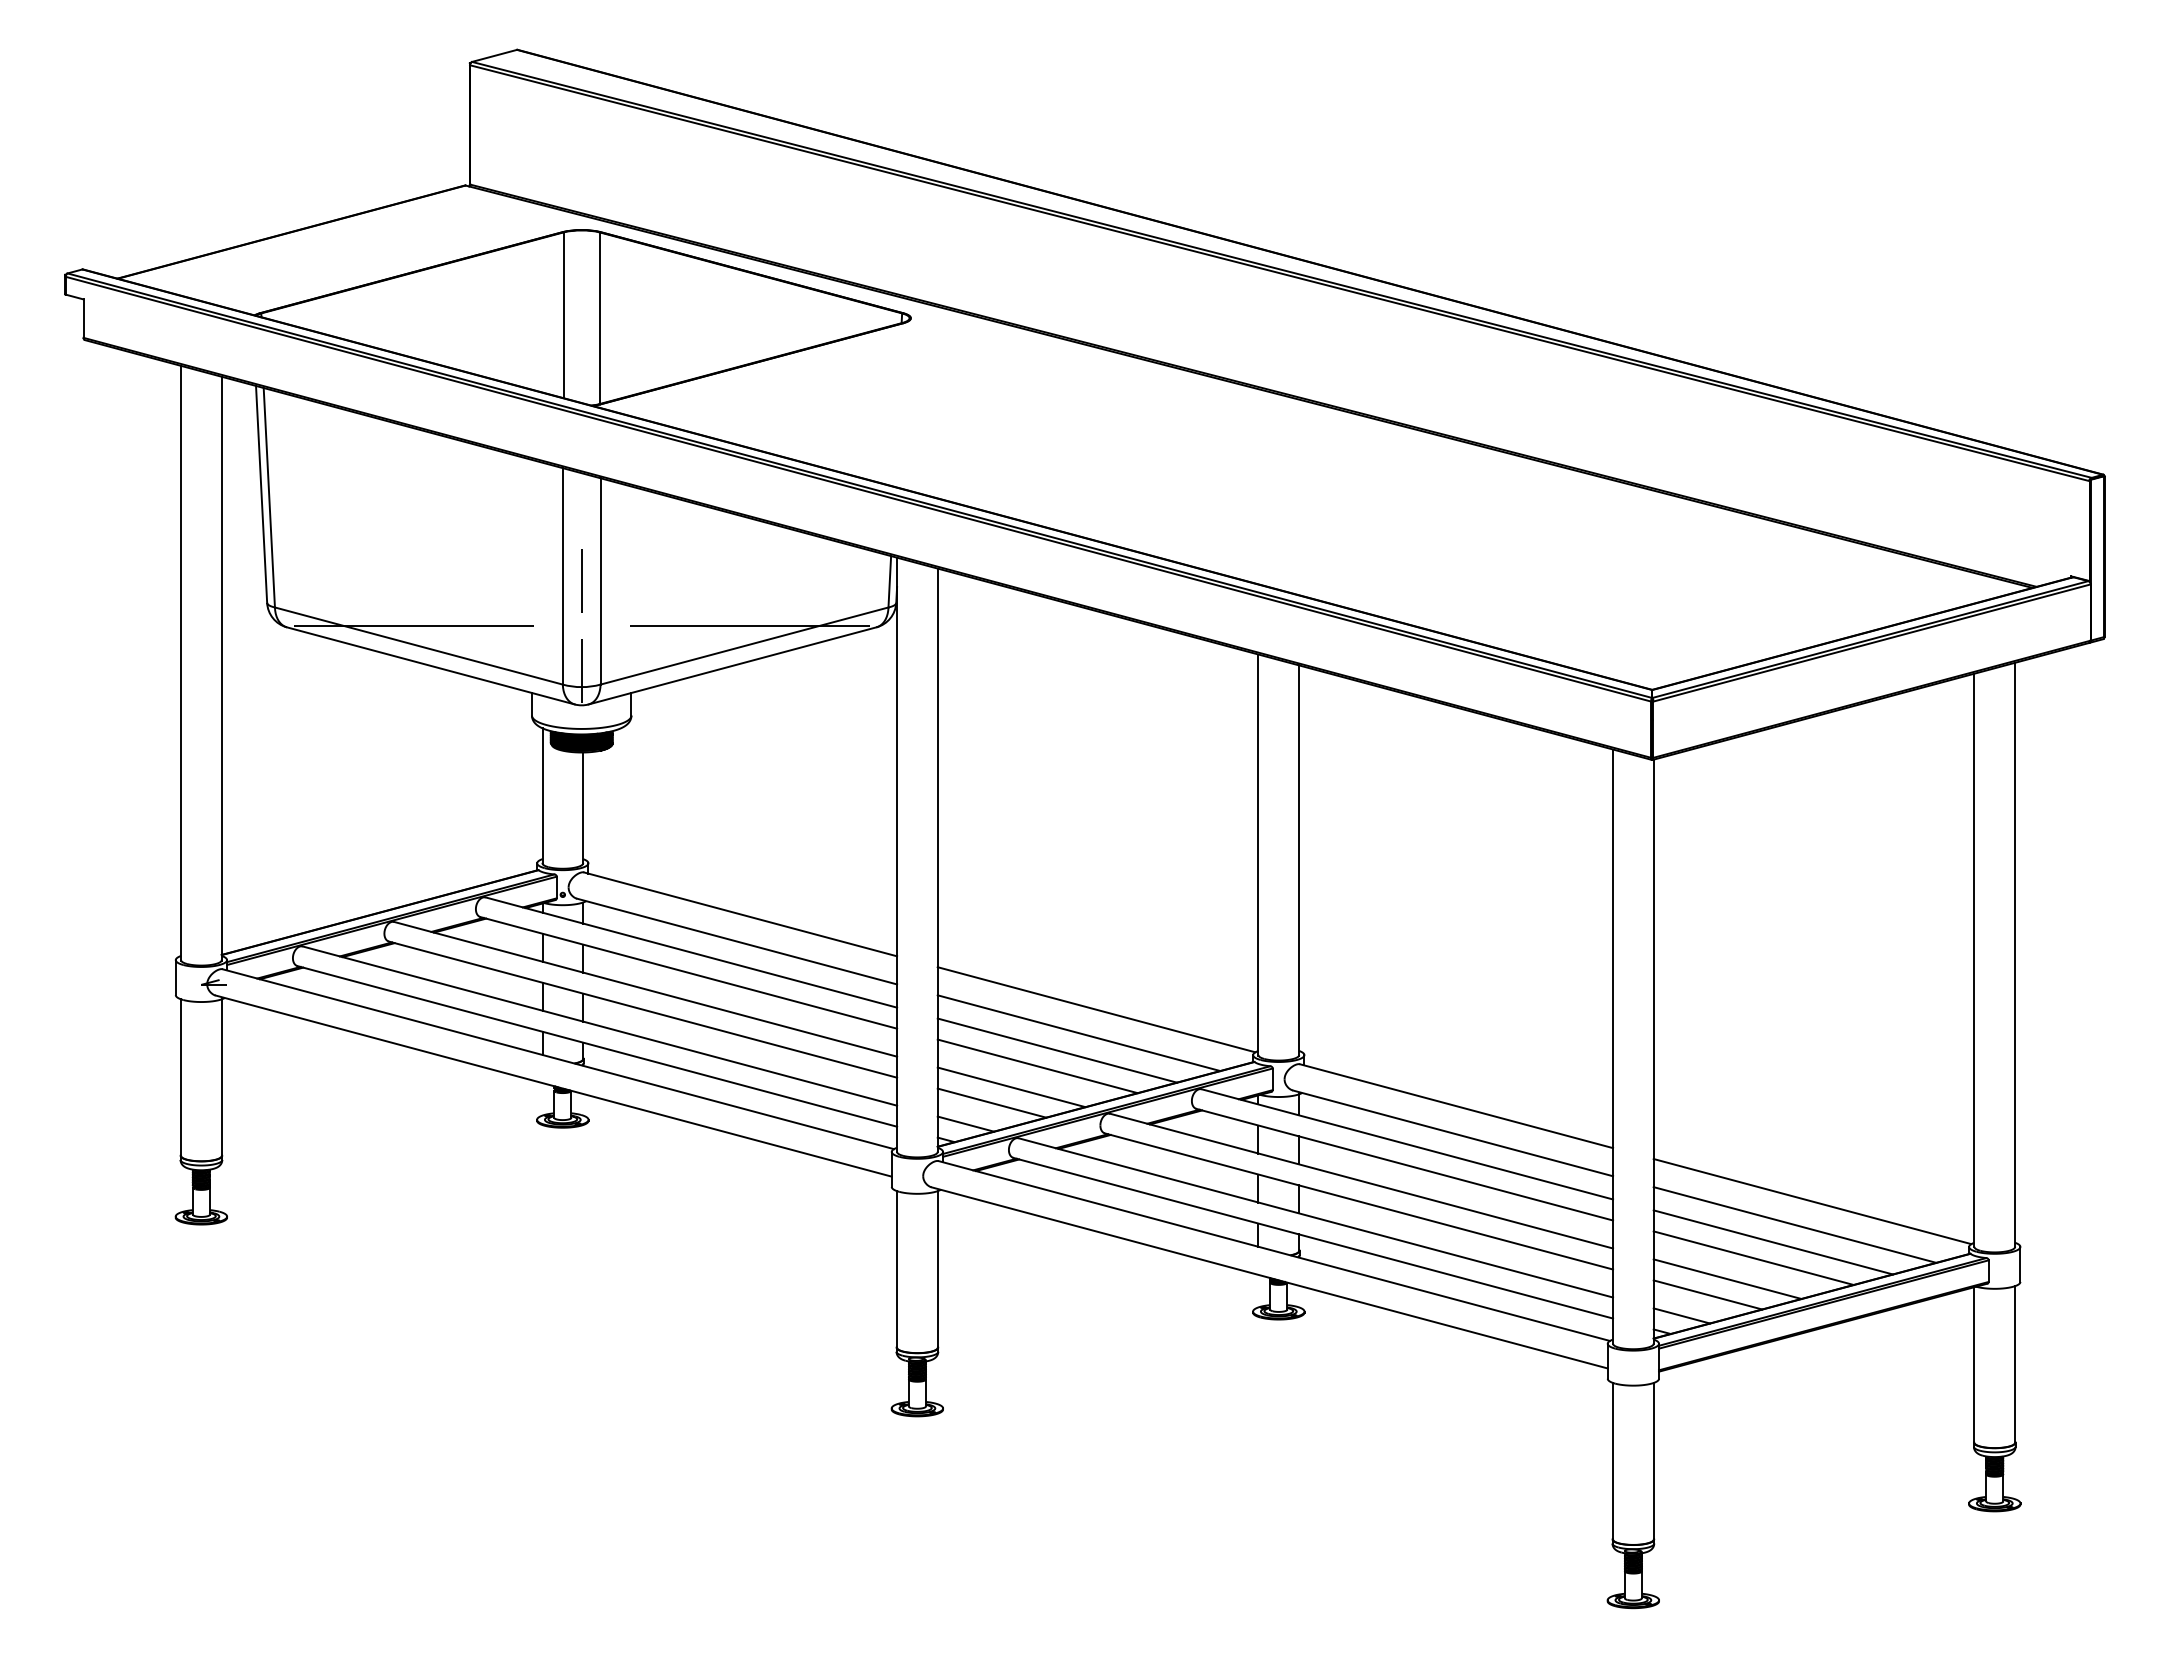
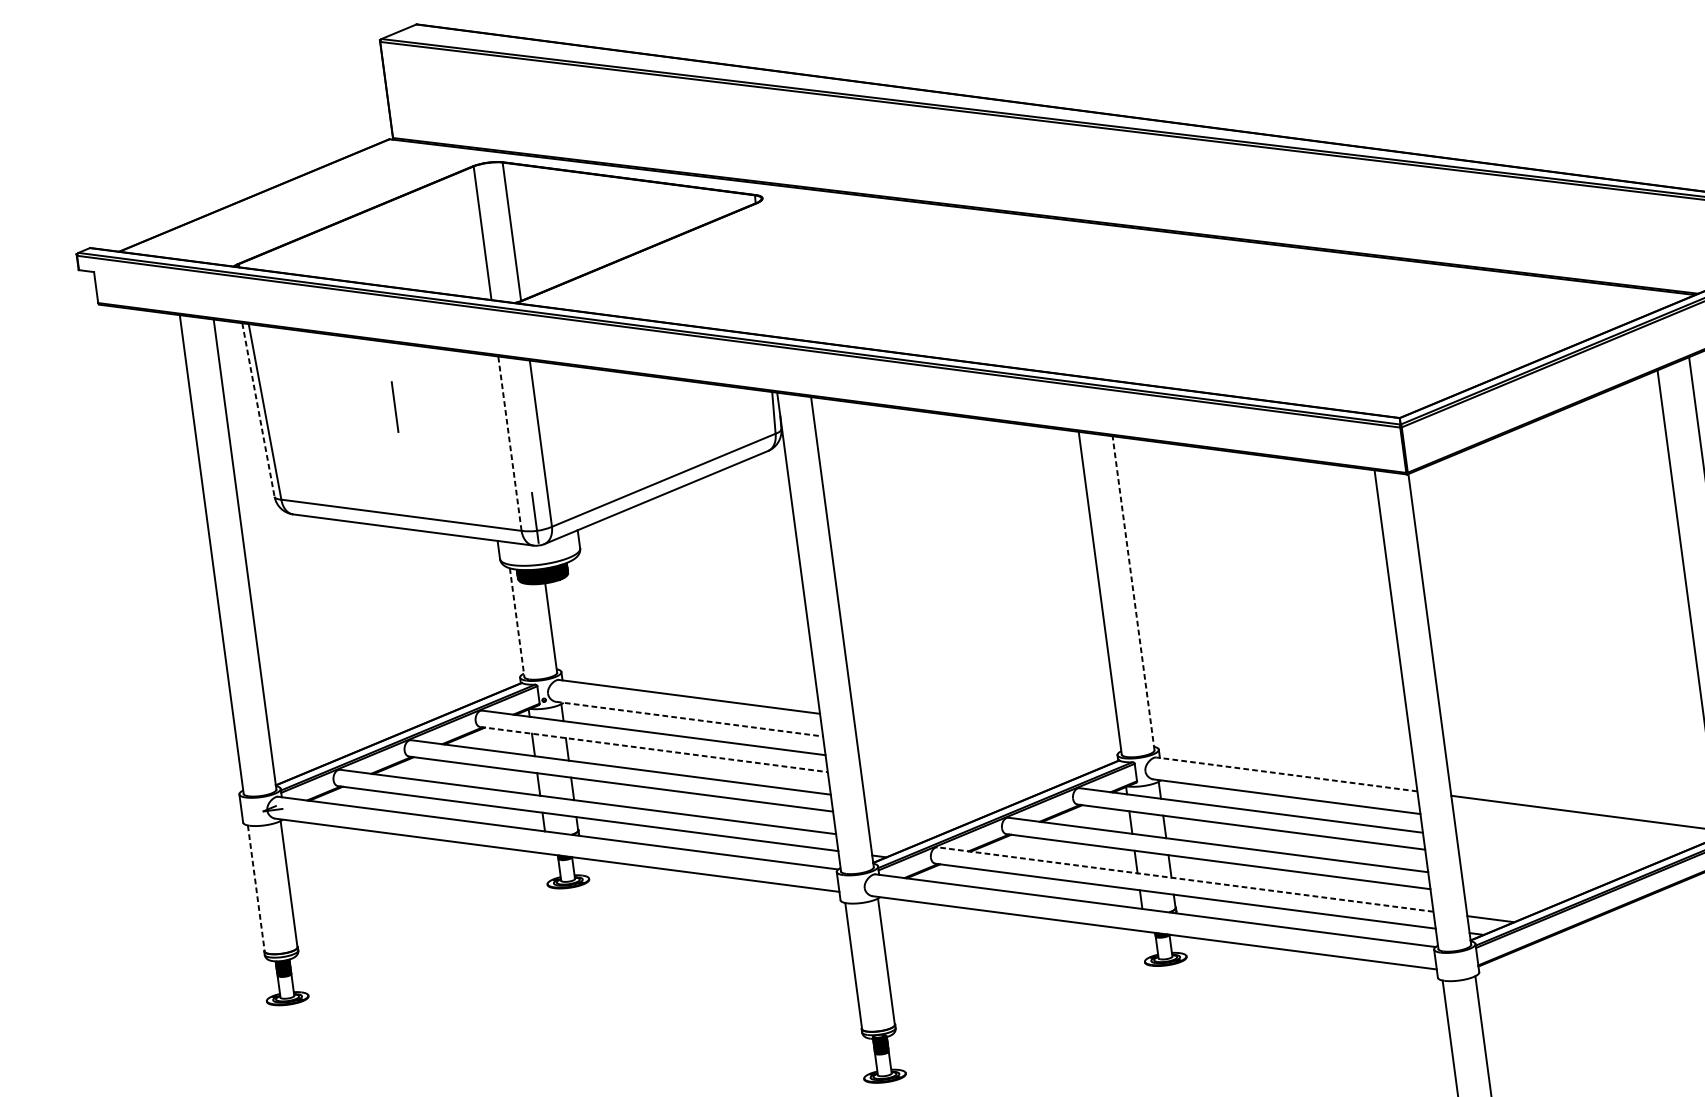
line: (261, 494) -> (258, 410), solid -> dashed
line: (562, 575) -> (509, 443), solid -> dashed
line: (581, 580) -> (394, 406), moved
line: (413, 626) -> (395, 500), removed
line: (749, 626) -> (665, 464), removed
line: (542, 796) -> (517, 623), solid -> dashed
line: (1299, 859) -> (1133, 592), solid -> dashed
line: (737, 941) -> (689, 719), solid -> dashed
line: (688, 972) -> (653, 749), solid -> dashed
line: (1096, 1009) -> (986, 735), removed
line: (1078, 1033) -> (974, 756), removed
line: (1056, 1050) -> (958, 772), removed
line: (1037, 1066) -> (944, 787), removed
line: (181, 1078) -> (256, 889), solid -> dashed
line: (1011, 1087) -> (926, 807), removed
line: (991, 1102) -> (911, 821), removed
line: (1456, 1106) -> (1286, 774), solid -> dashed
line: (965, 1123) -> (893, 841), removed
line: (1315, 1217) -> (1185, 879), solid -> dashed
line: (1794, 1224) -> (1571, 833), removed
line: (1772, 1242) -> (1556, 850), removed
line: (1753, 1257) -> (1542, 864), removed
line: (1727, 1278) -> (1523, 884), removed
line: (1707, 1294) -> (1509, 899), removed

